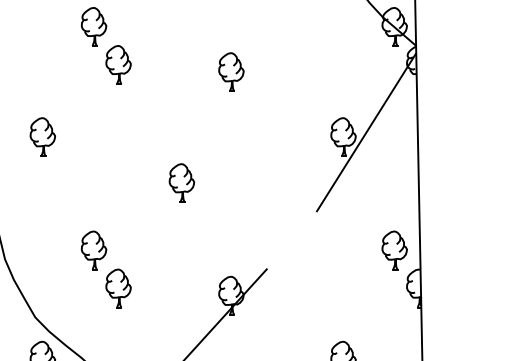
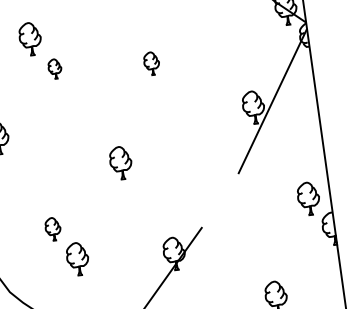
part: (118, 64) -> (54, 68), size x0.6
part: (231, 71) -> (151, 63), size x0.7
part: (94, 250) -> (53, 229), size x0.7

